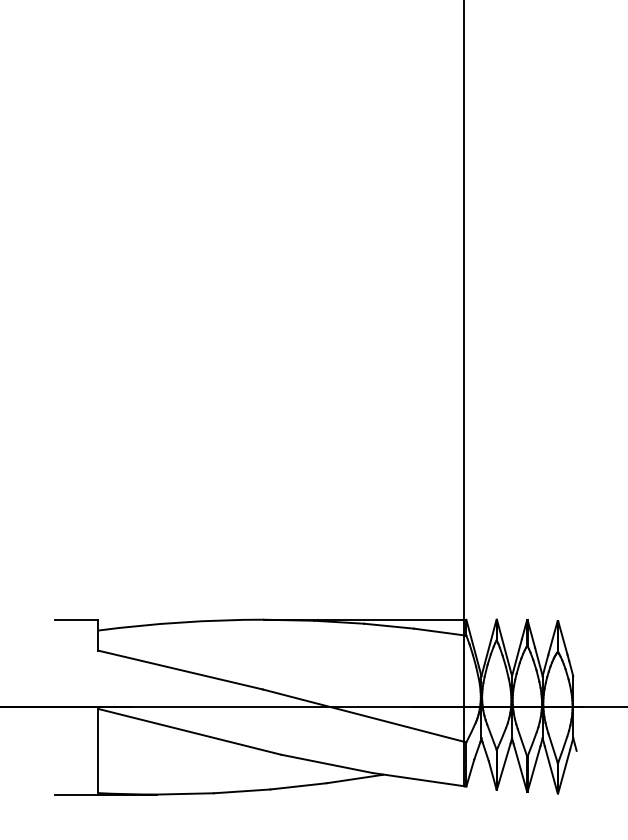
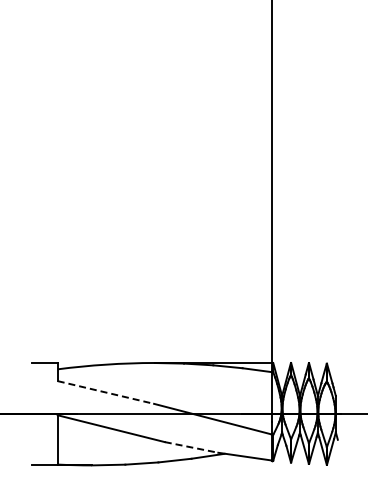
line: (181, 670) -> (106, 392), solid -> dashed
line: (328, 763) -> (192, 447), solid -> dashed

